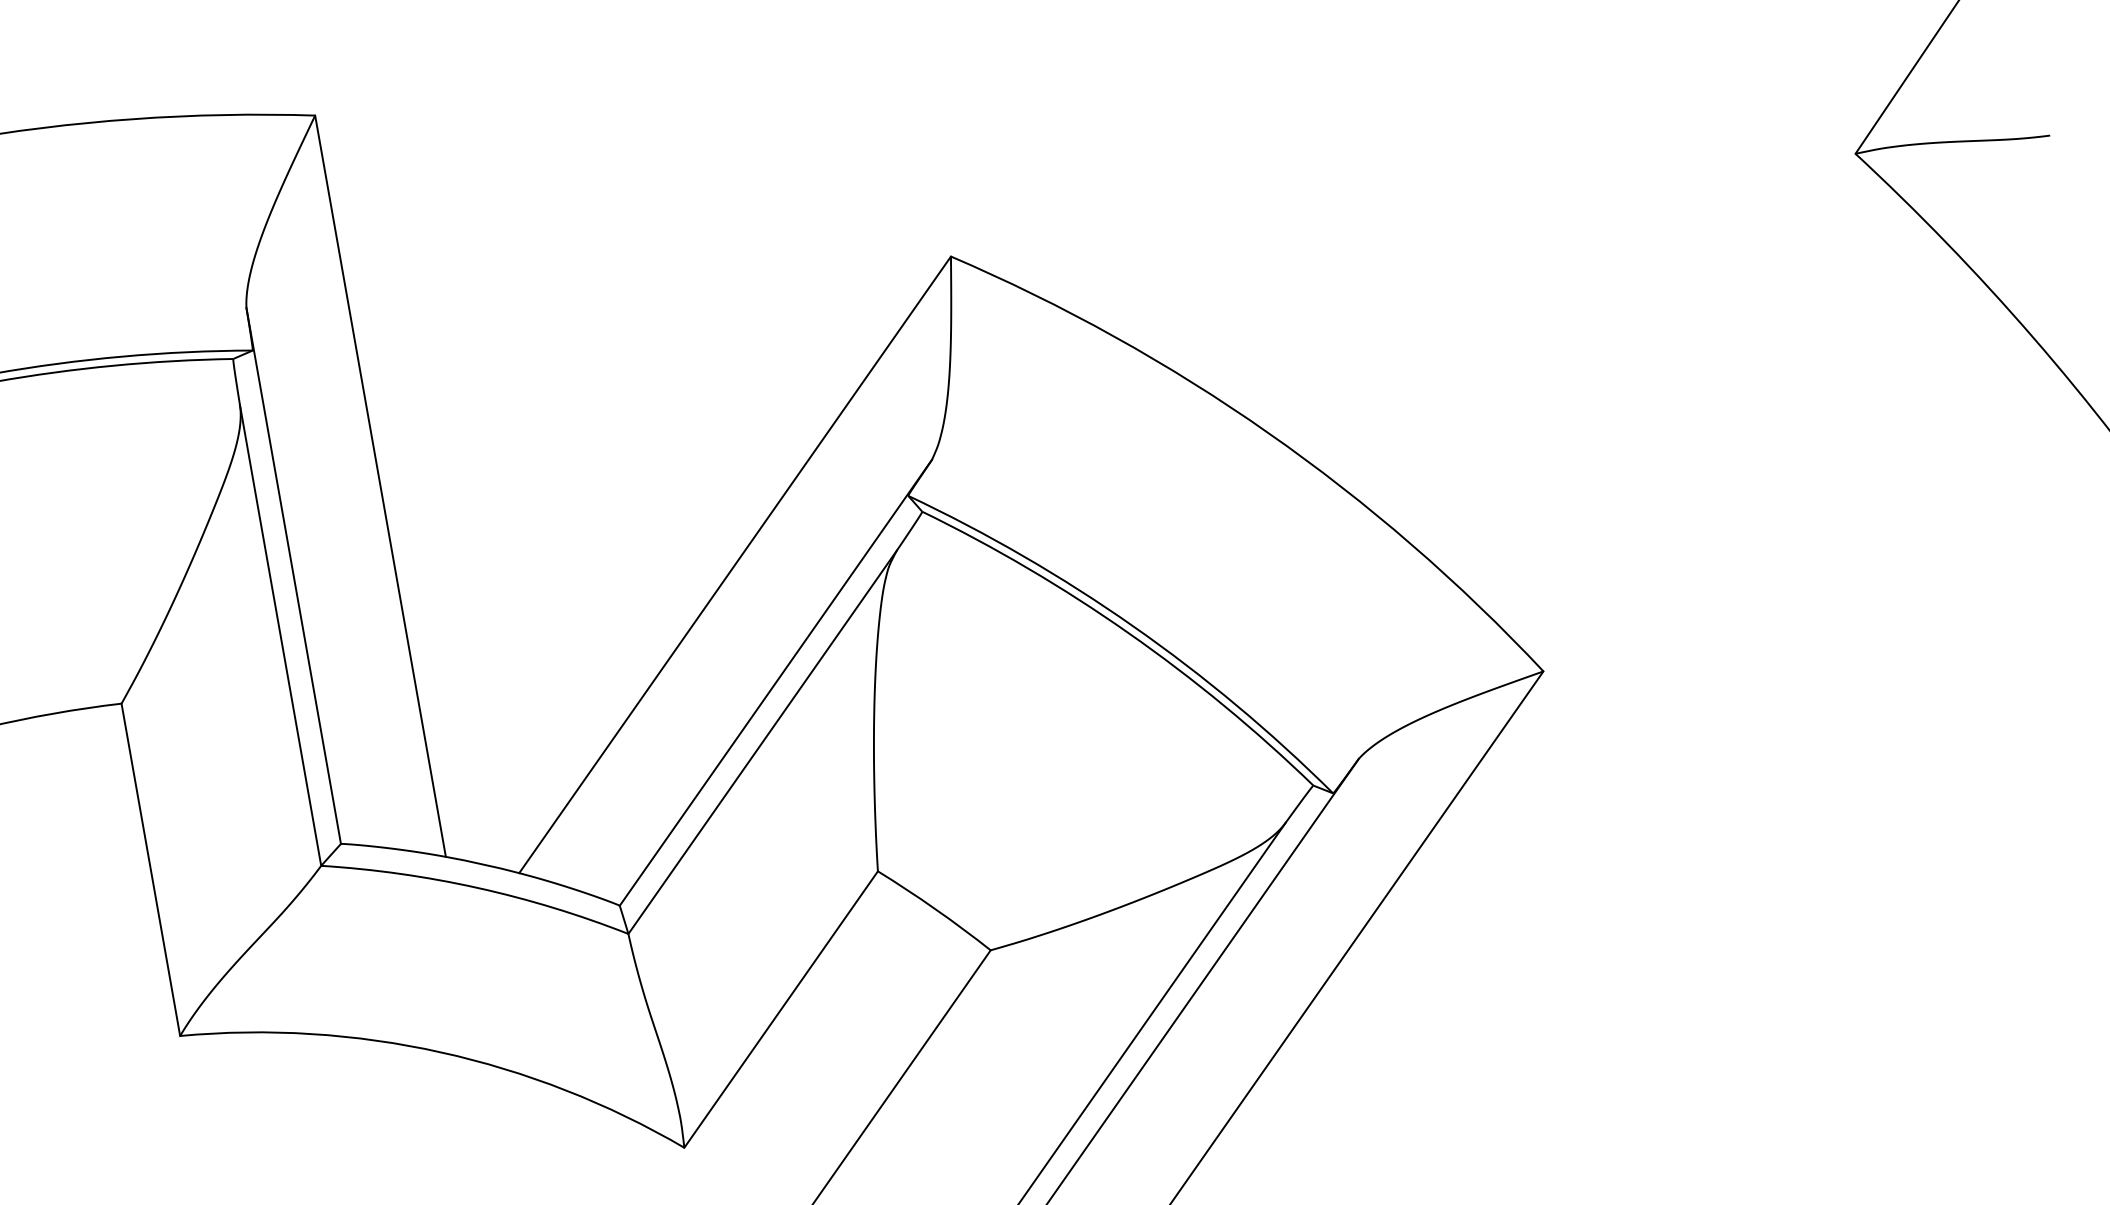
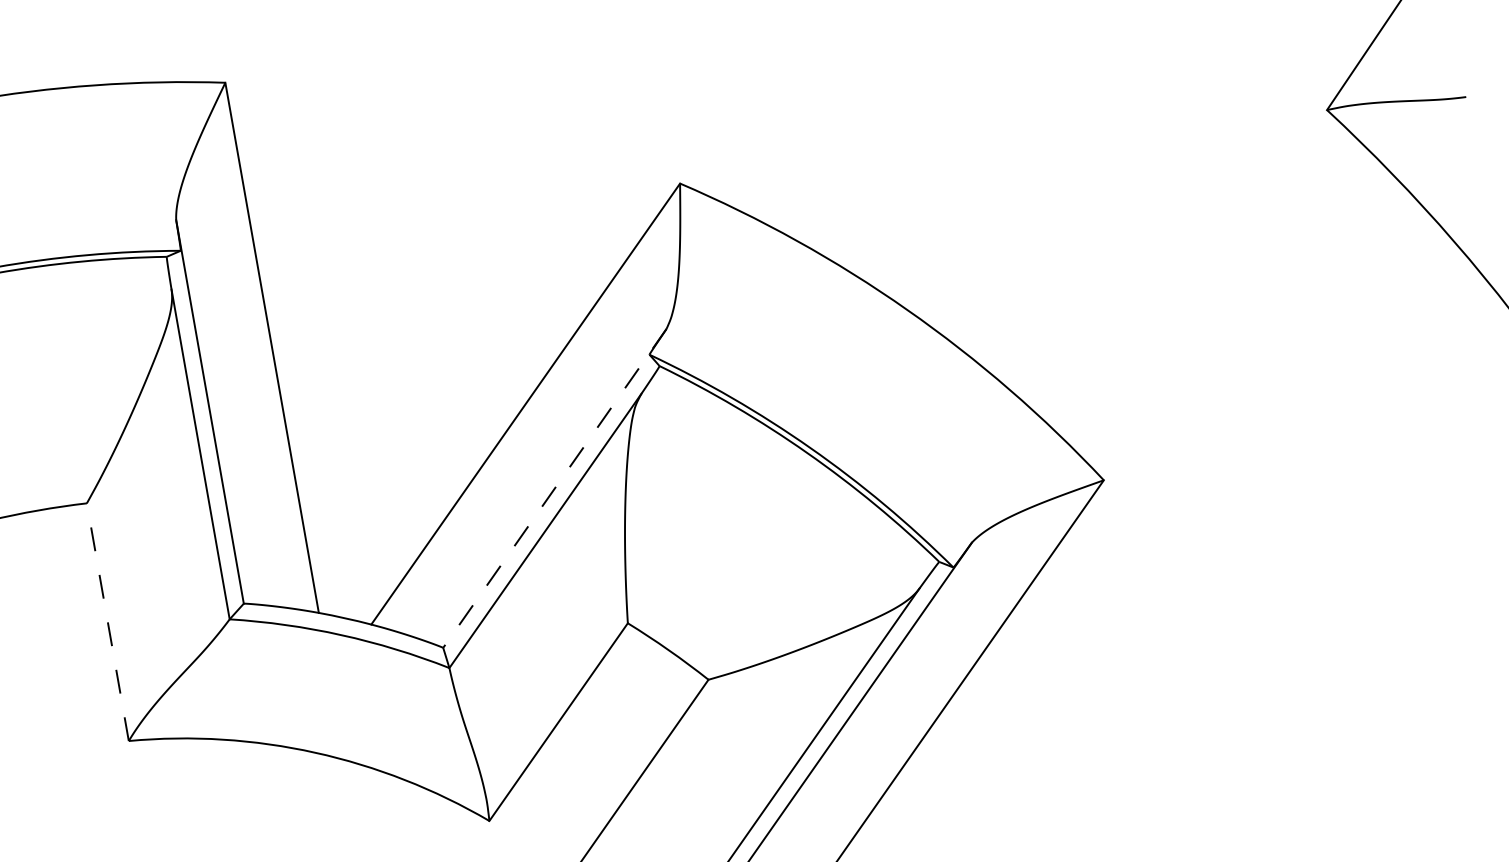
line: (775, 683) -> (554, 488), solid -> dashed
line: (150, 869) -> (107, 621), solid -> dashed

